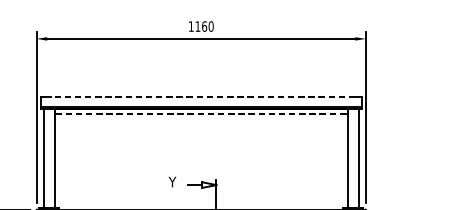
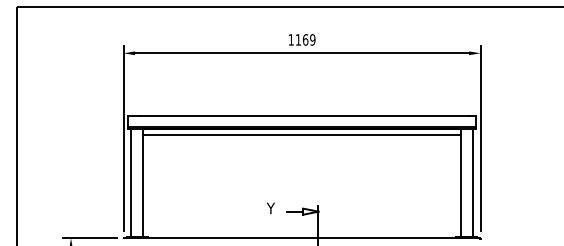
text: (210, 26) -> (312, 39), 1160 -> 1169
line: (203, 97) -> (304, 116), dashed -> solid
line: (201, 113) -> (302, 134), dashed -> solid

